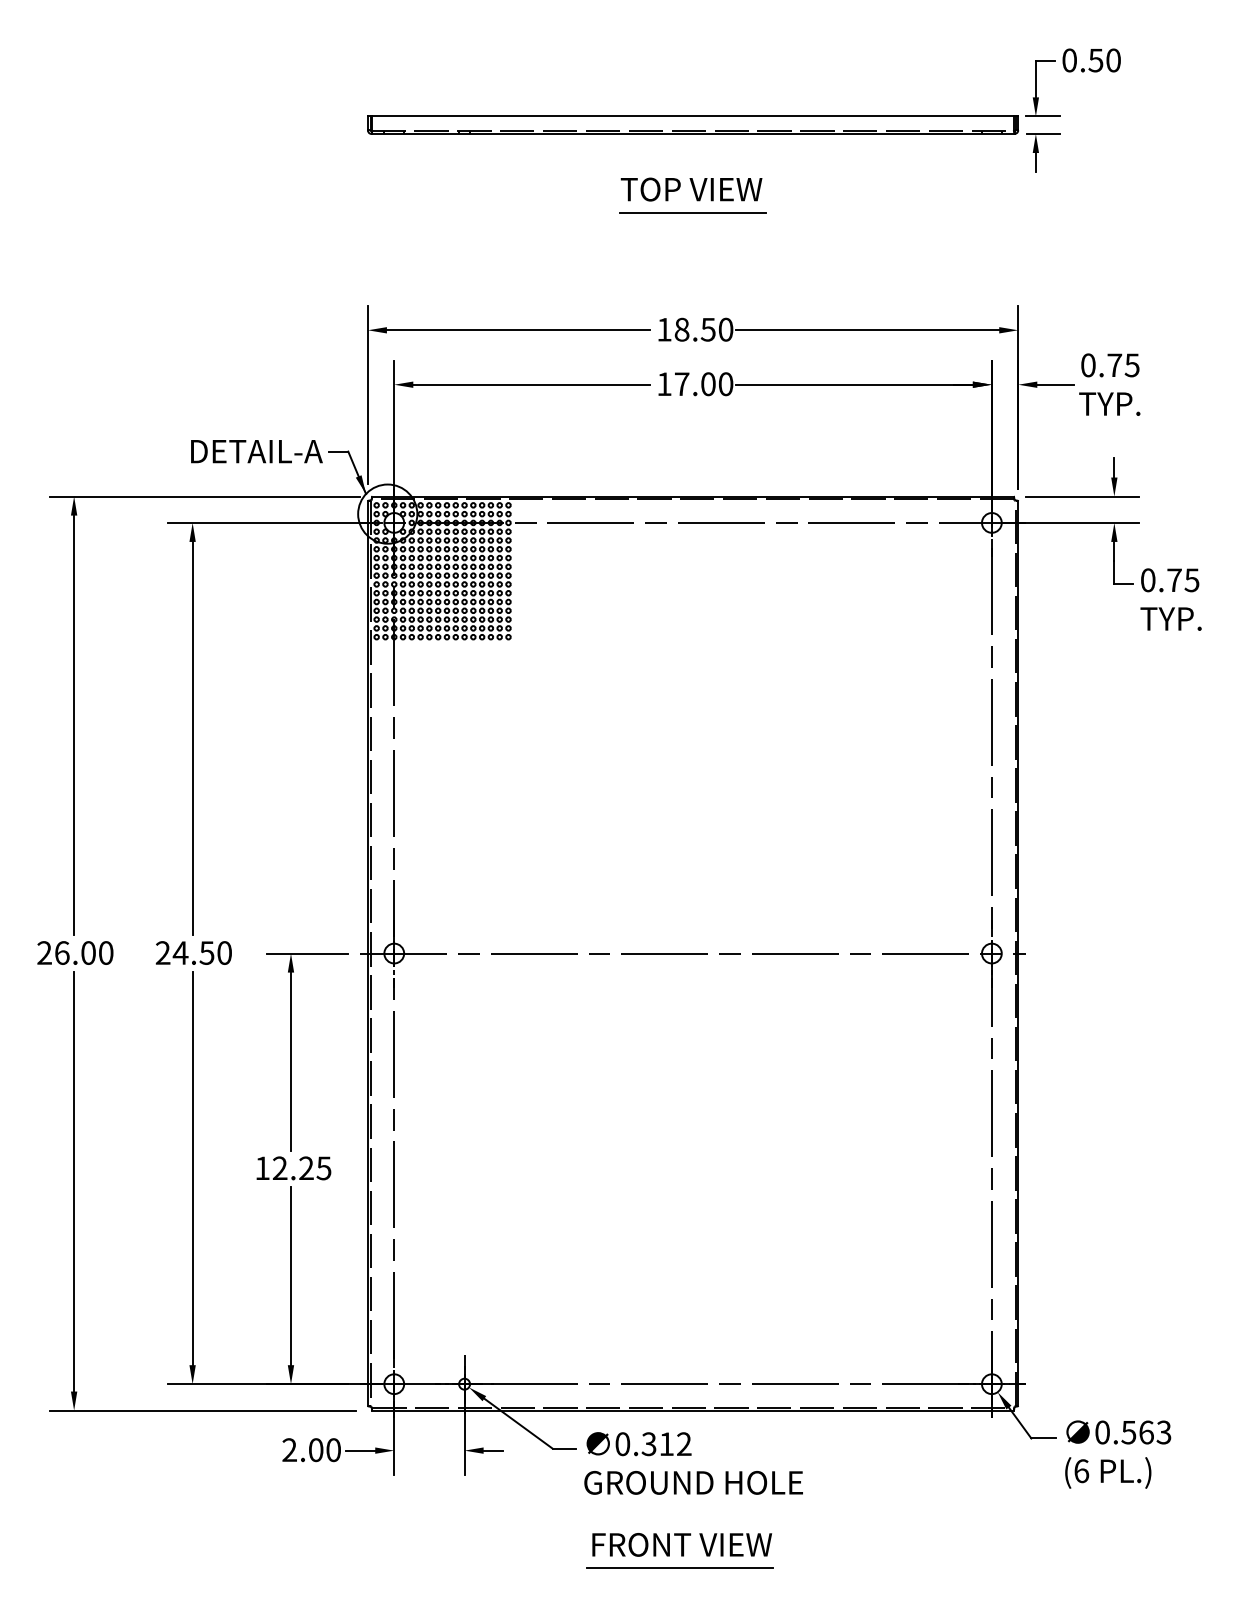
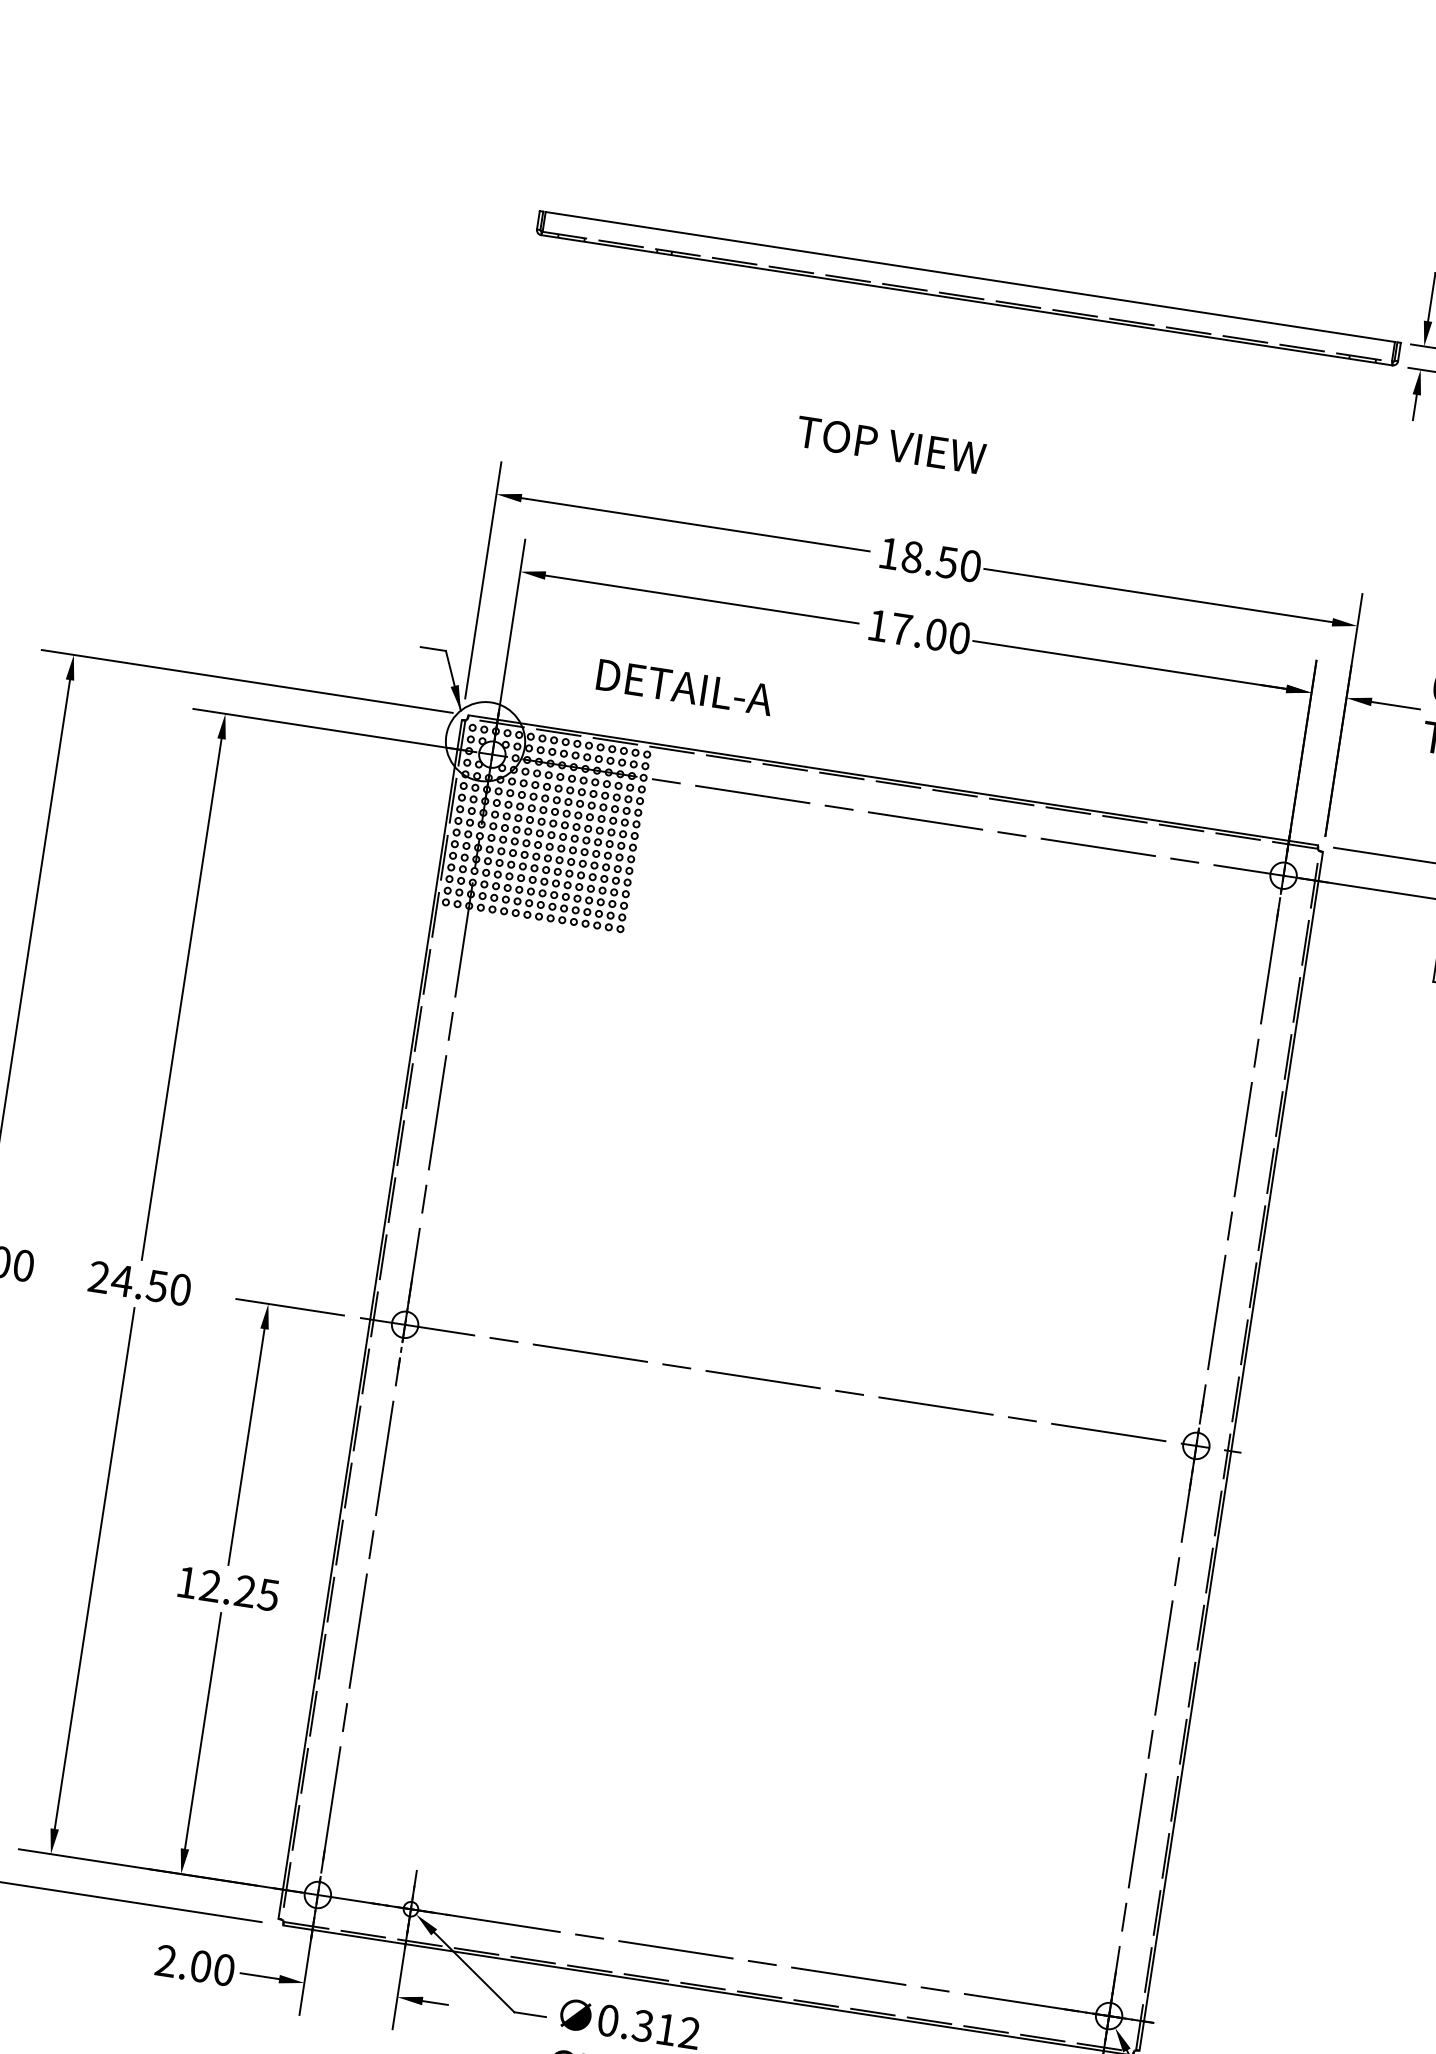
text: (691, 189) -> (890, 445), moved
line: (692, 213) -> (949, 405), removed
text: (256, 451) -> (684, 687), moved

